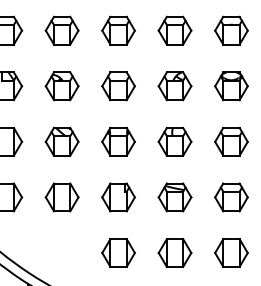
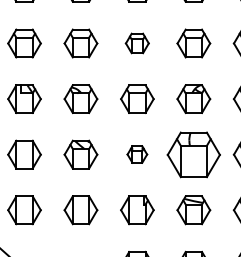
part: (118, 30) -> (137, 43), size x0.7
part: (118, 141) -> (137, 154), size x0.6
part: (174, 141) -> (193, 154), size x1.6

